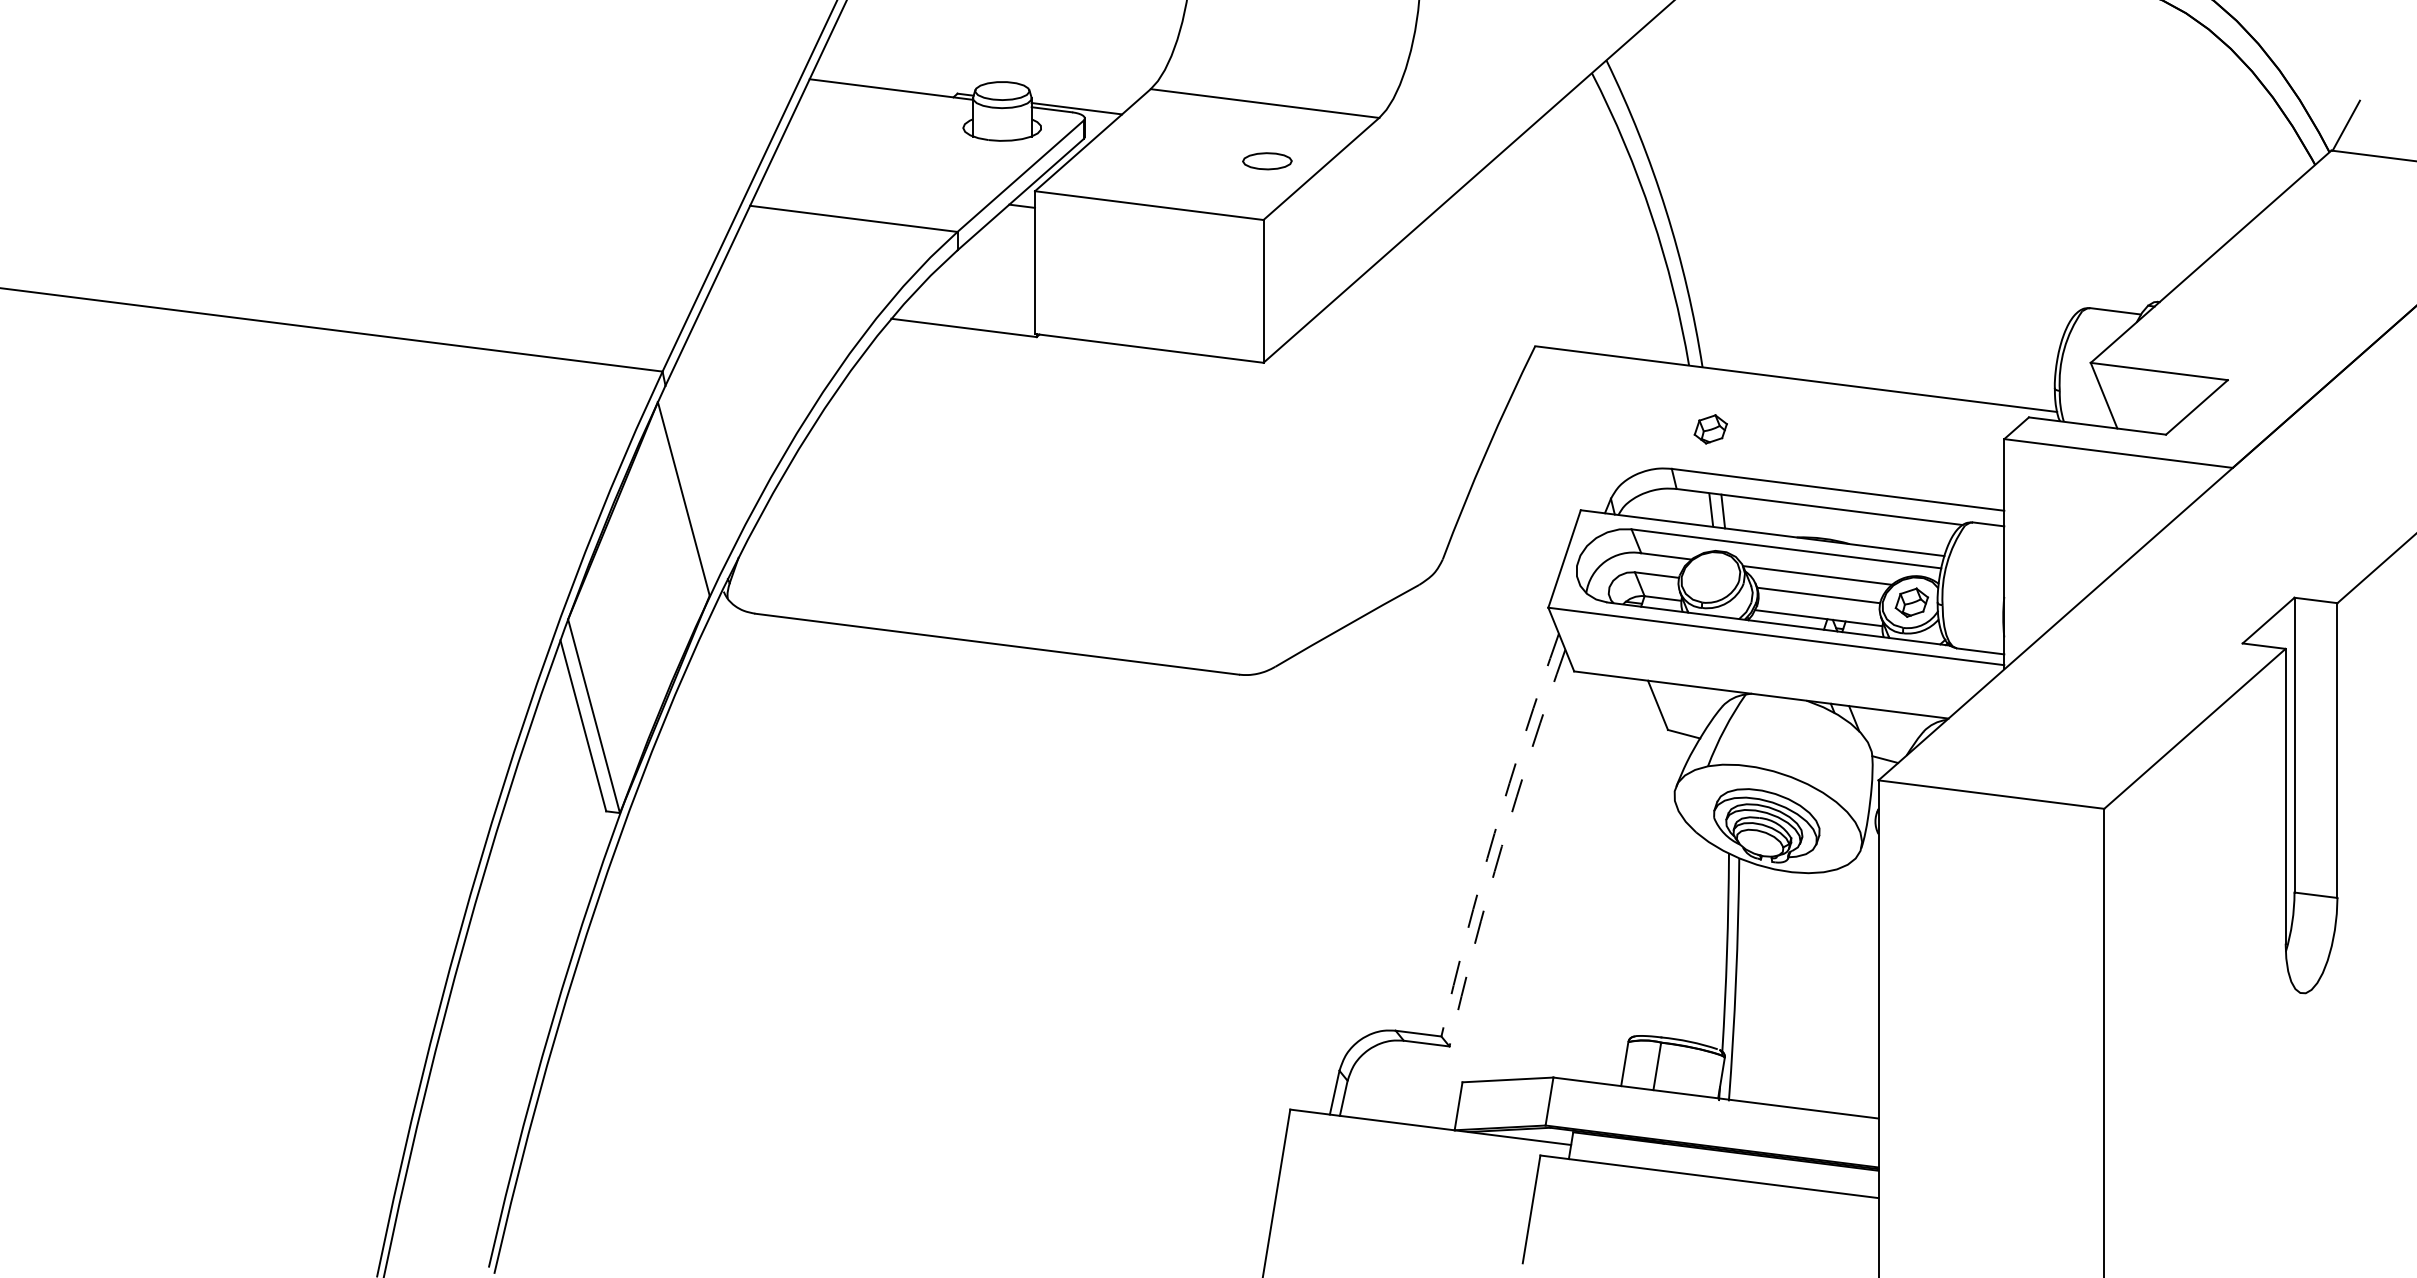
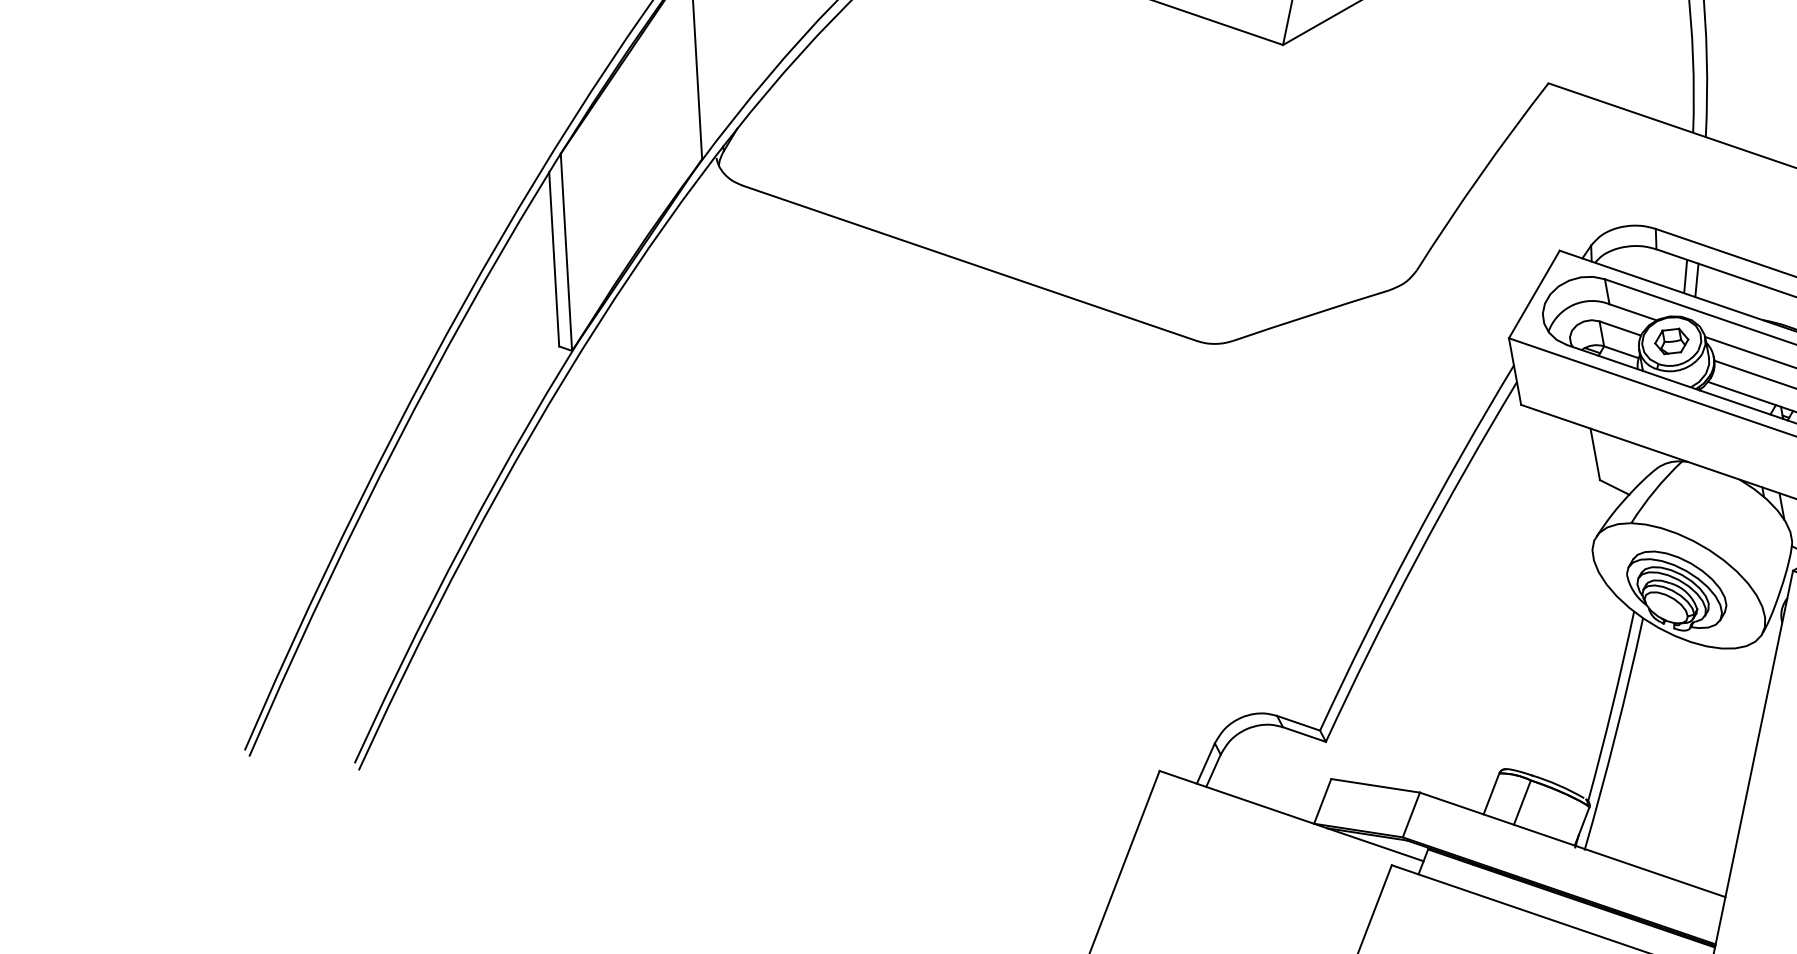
part: (1710, 429) -> (1671, 341), moved
arc: (1494, 833) -> (1411, 545), dashed -> solid
arc: (1501, 846) -> (1416, 559), dashed -> solid

